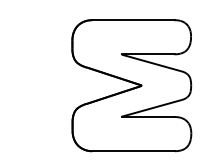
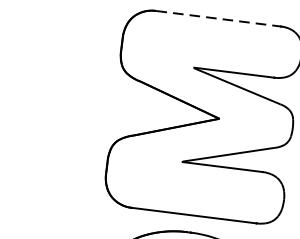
line: (134, 20) -> (219, 19), solid -> dashed

